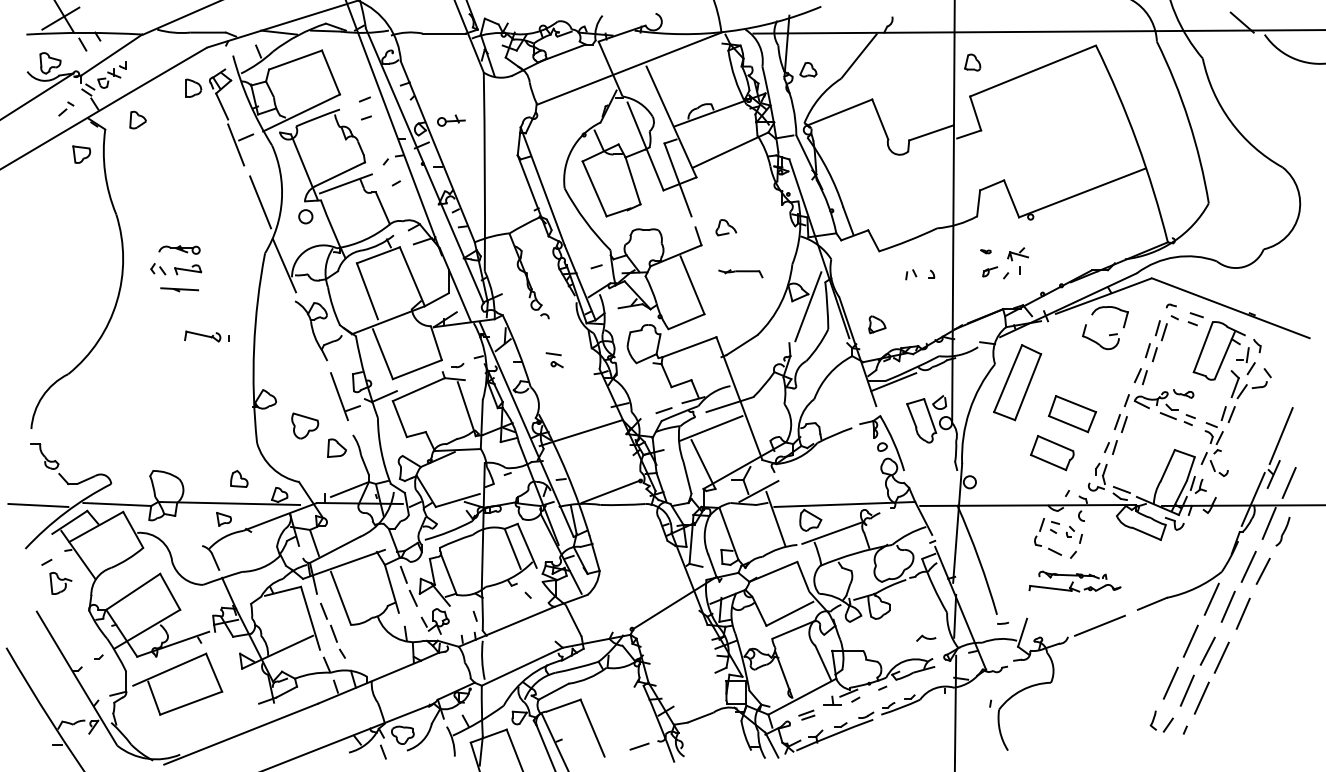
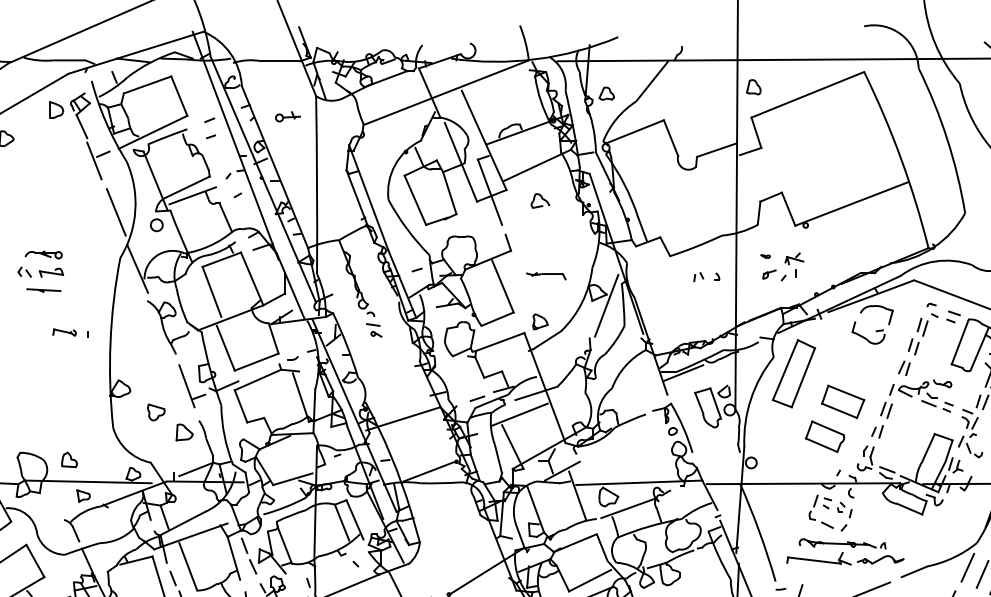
part: (451, 120) -> (288, 116), moved
part: (726, 227) -> (540, 200), moved
part: (877, 324) -> (540, 321), moved
part: (202, 336) -> (64, 332), size x0.71
part: (554, 360) -> (374, 330), moved
part: (305, 425) -> (156, 412), size x0.71
part: (239, 478) -> (69, 459), moved
part: (1074, 581) -> (844, 551), size x1.43

